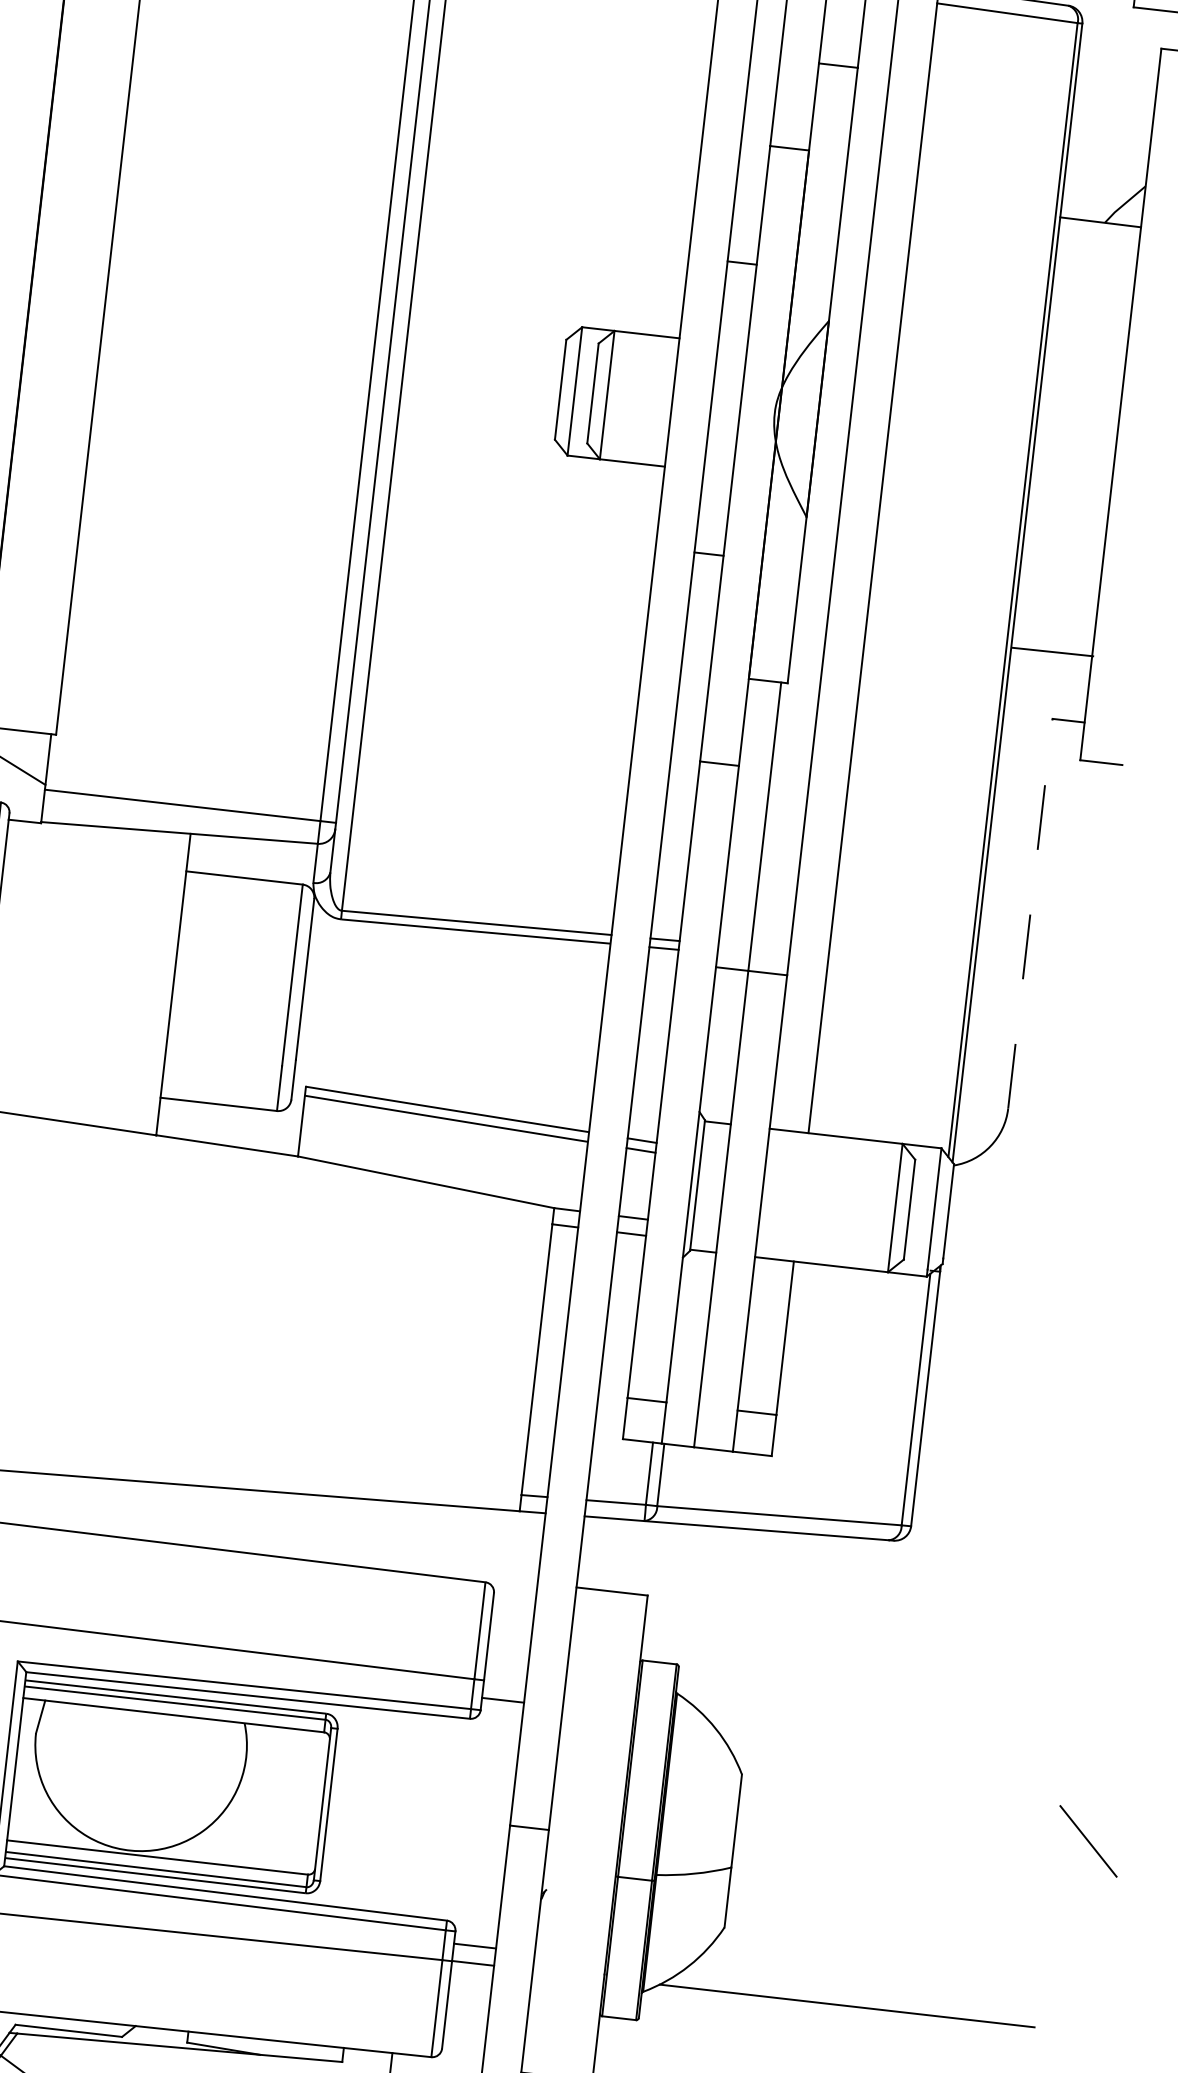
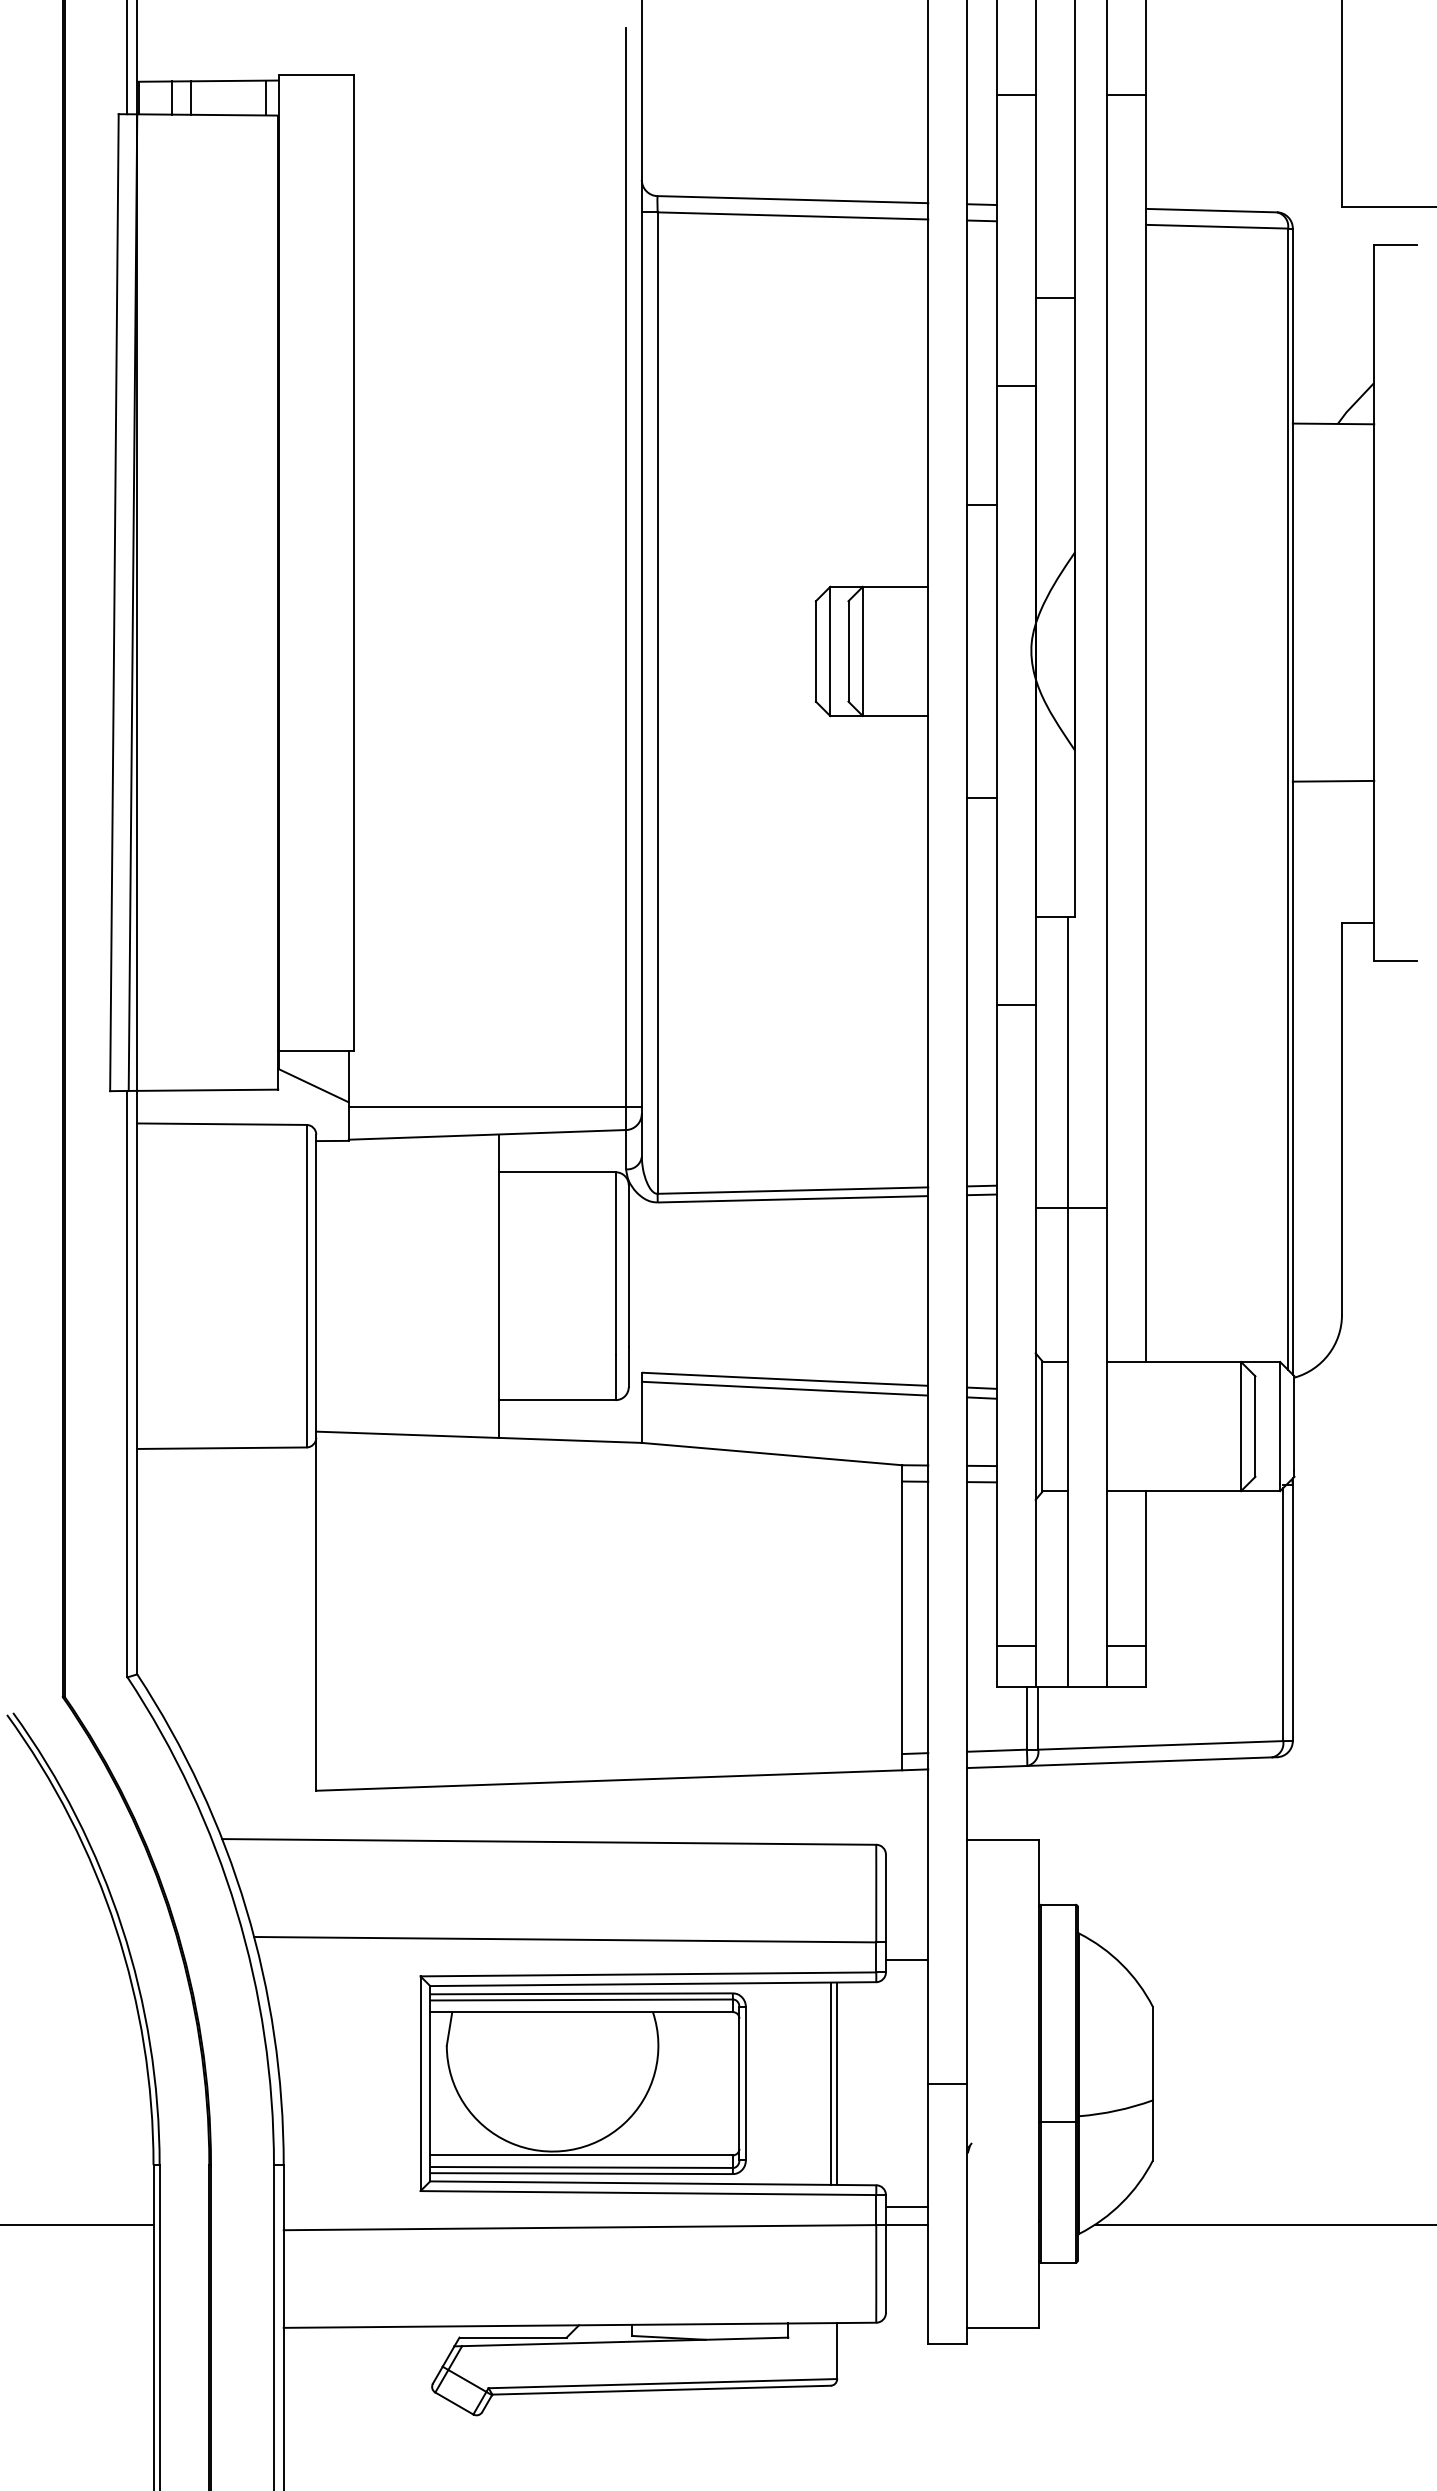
line: (1052, 651) -> (1333, 780), moved
line: (1030, 913) -> (1342, 1118), dashed -> solid
line: (412, 1814) -> (830, 2083), added
line: (419, 1815) -> (837, 2083), added

